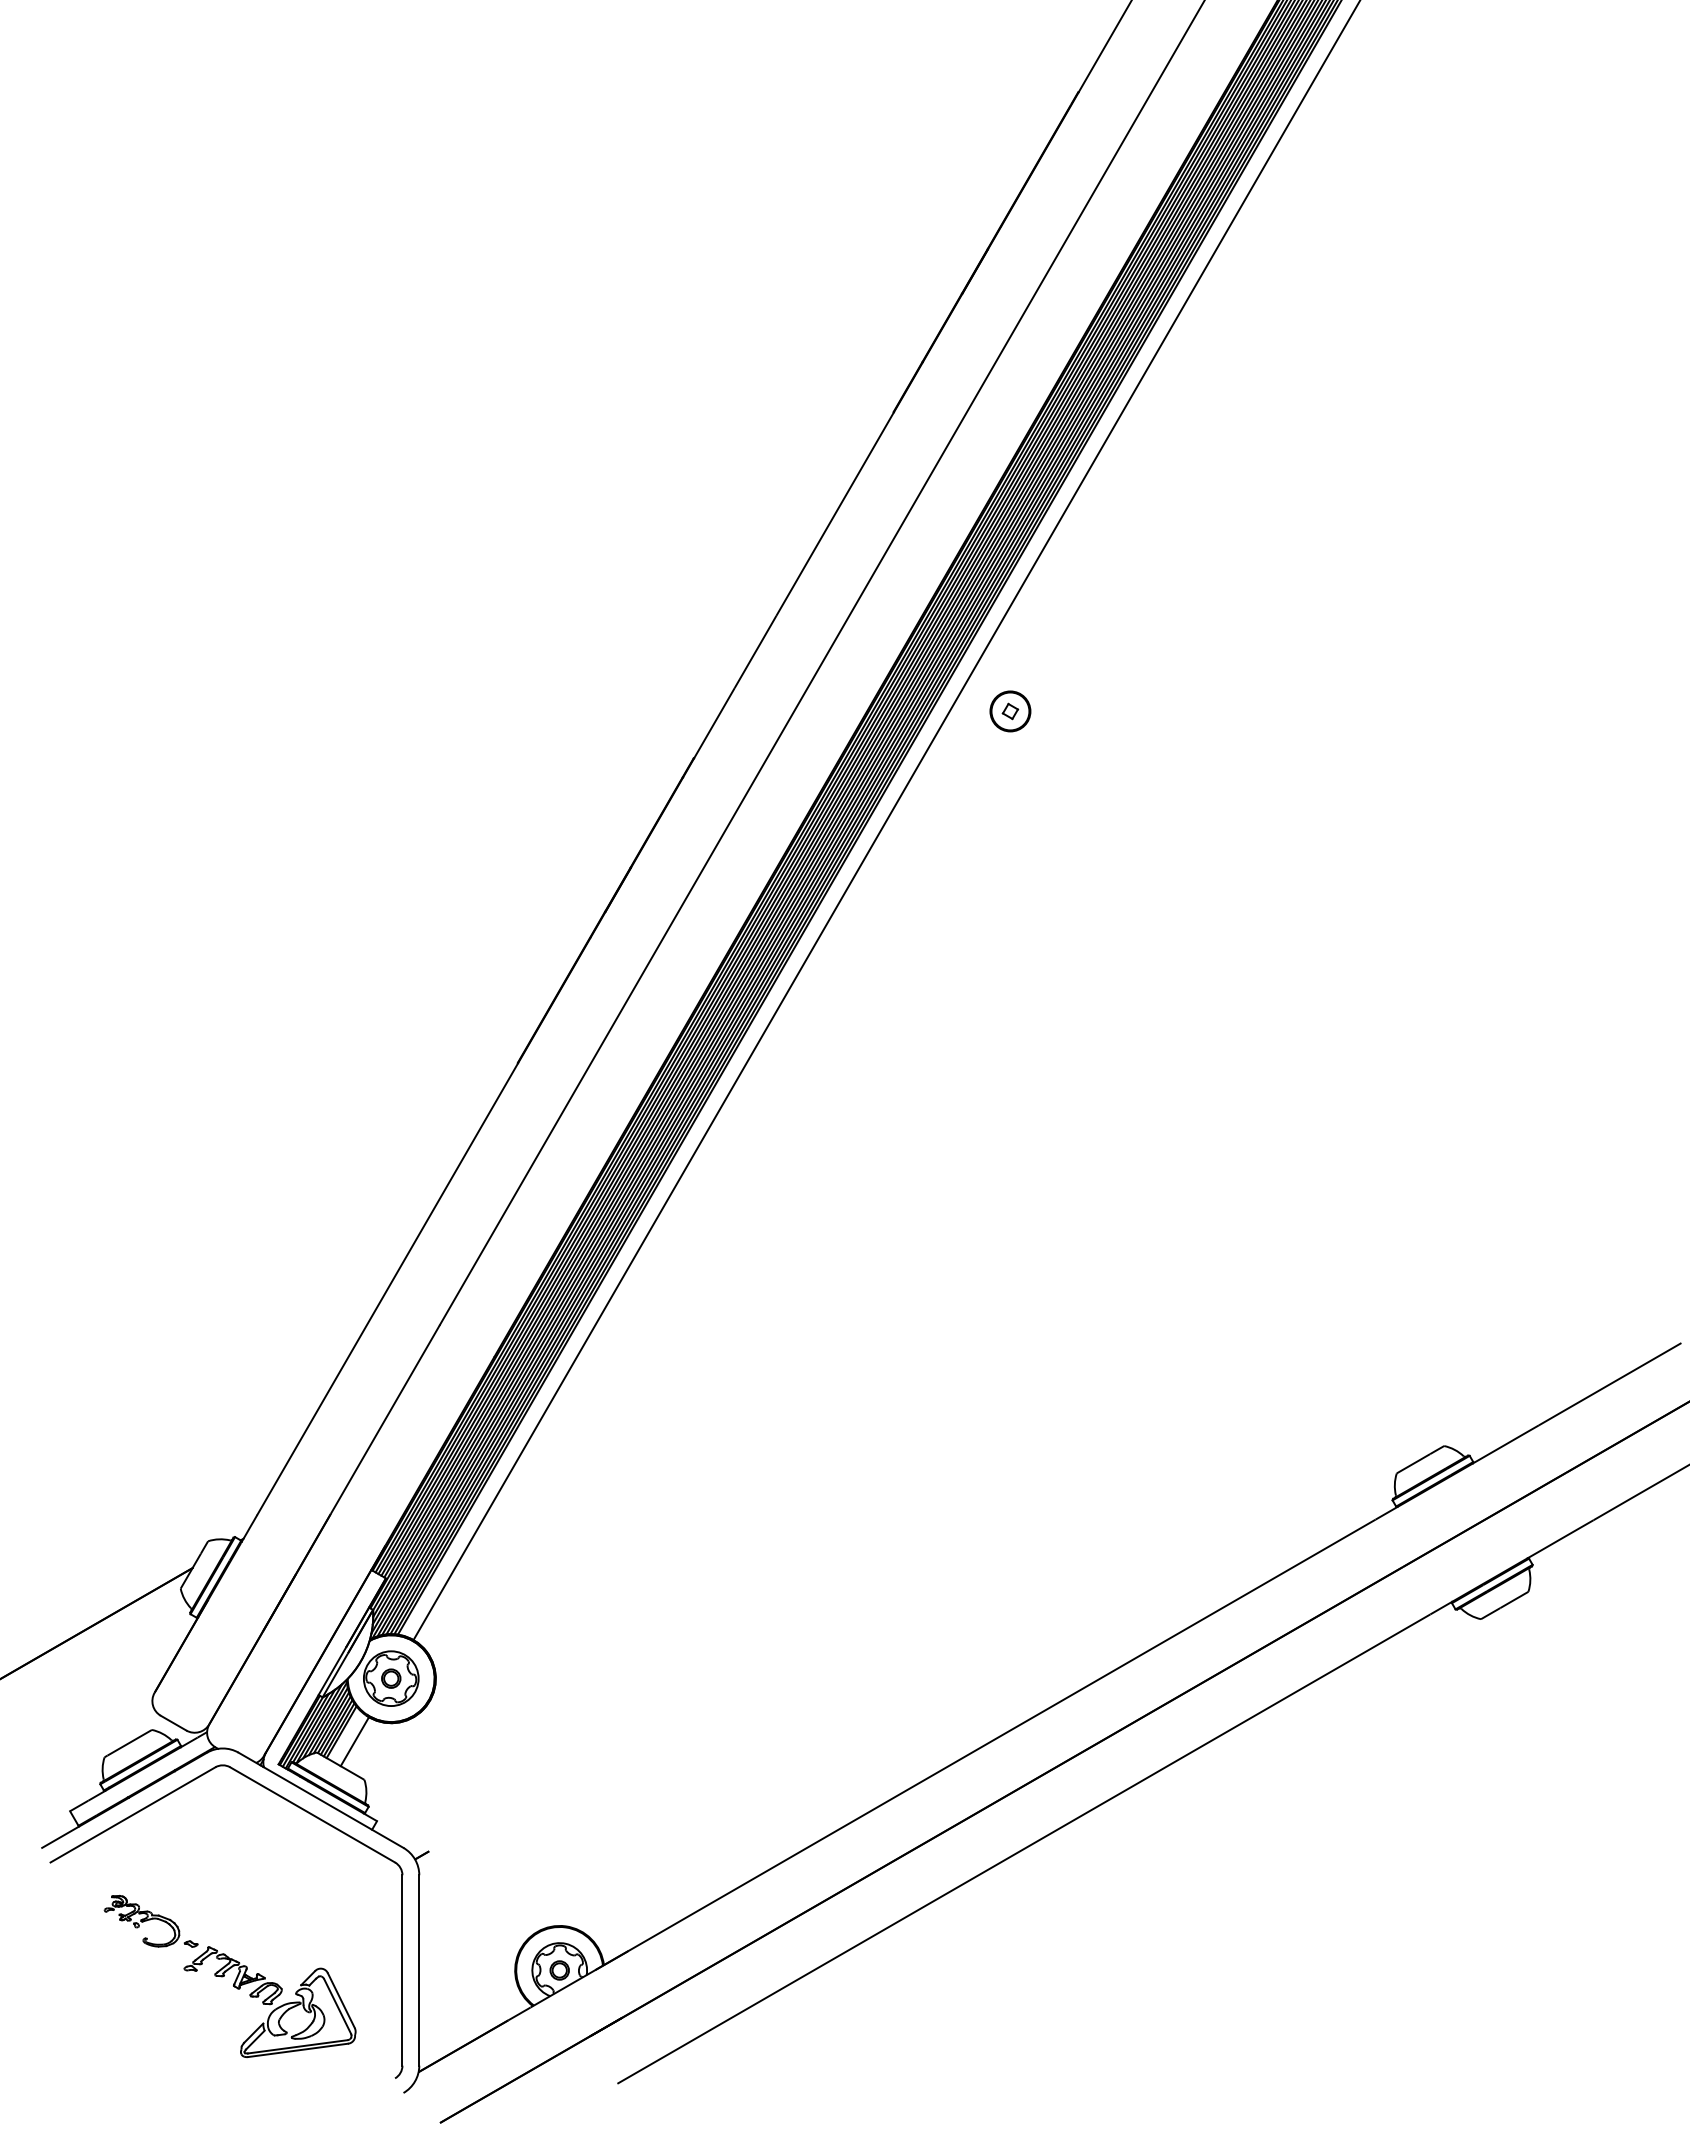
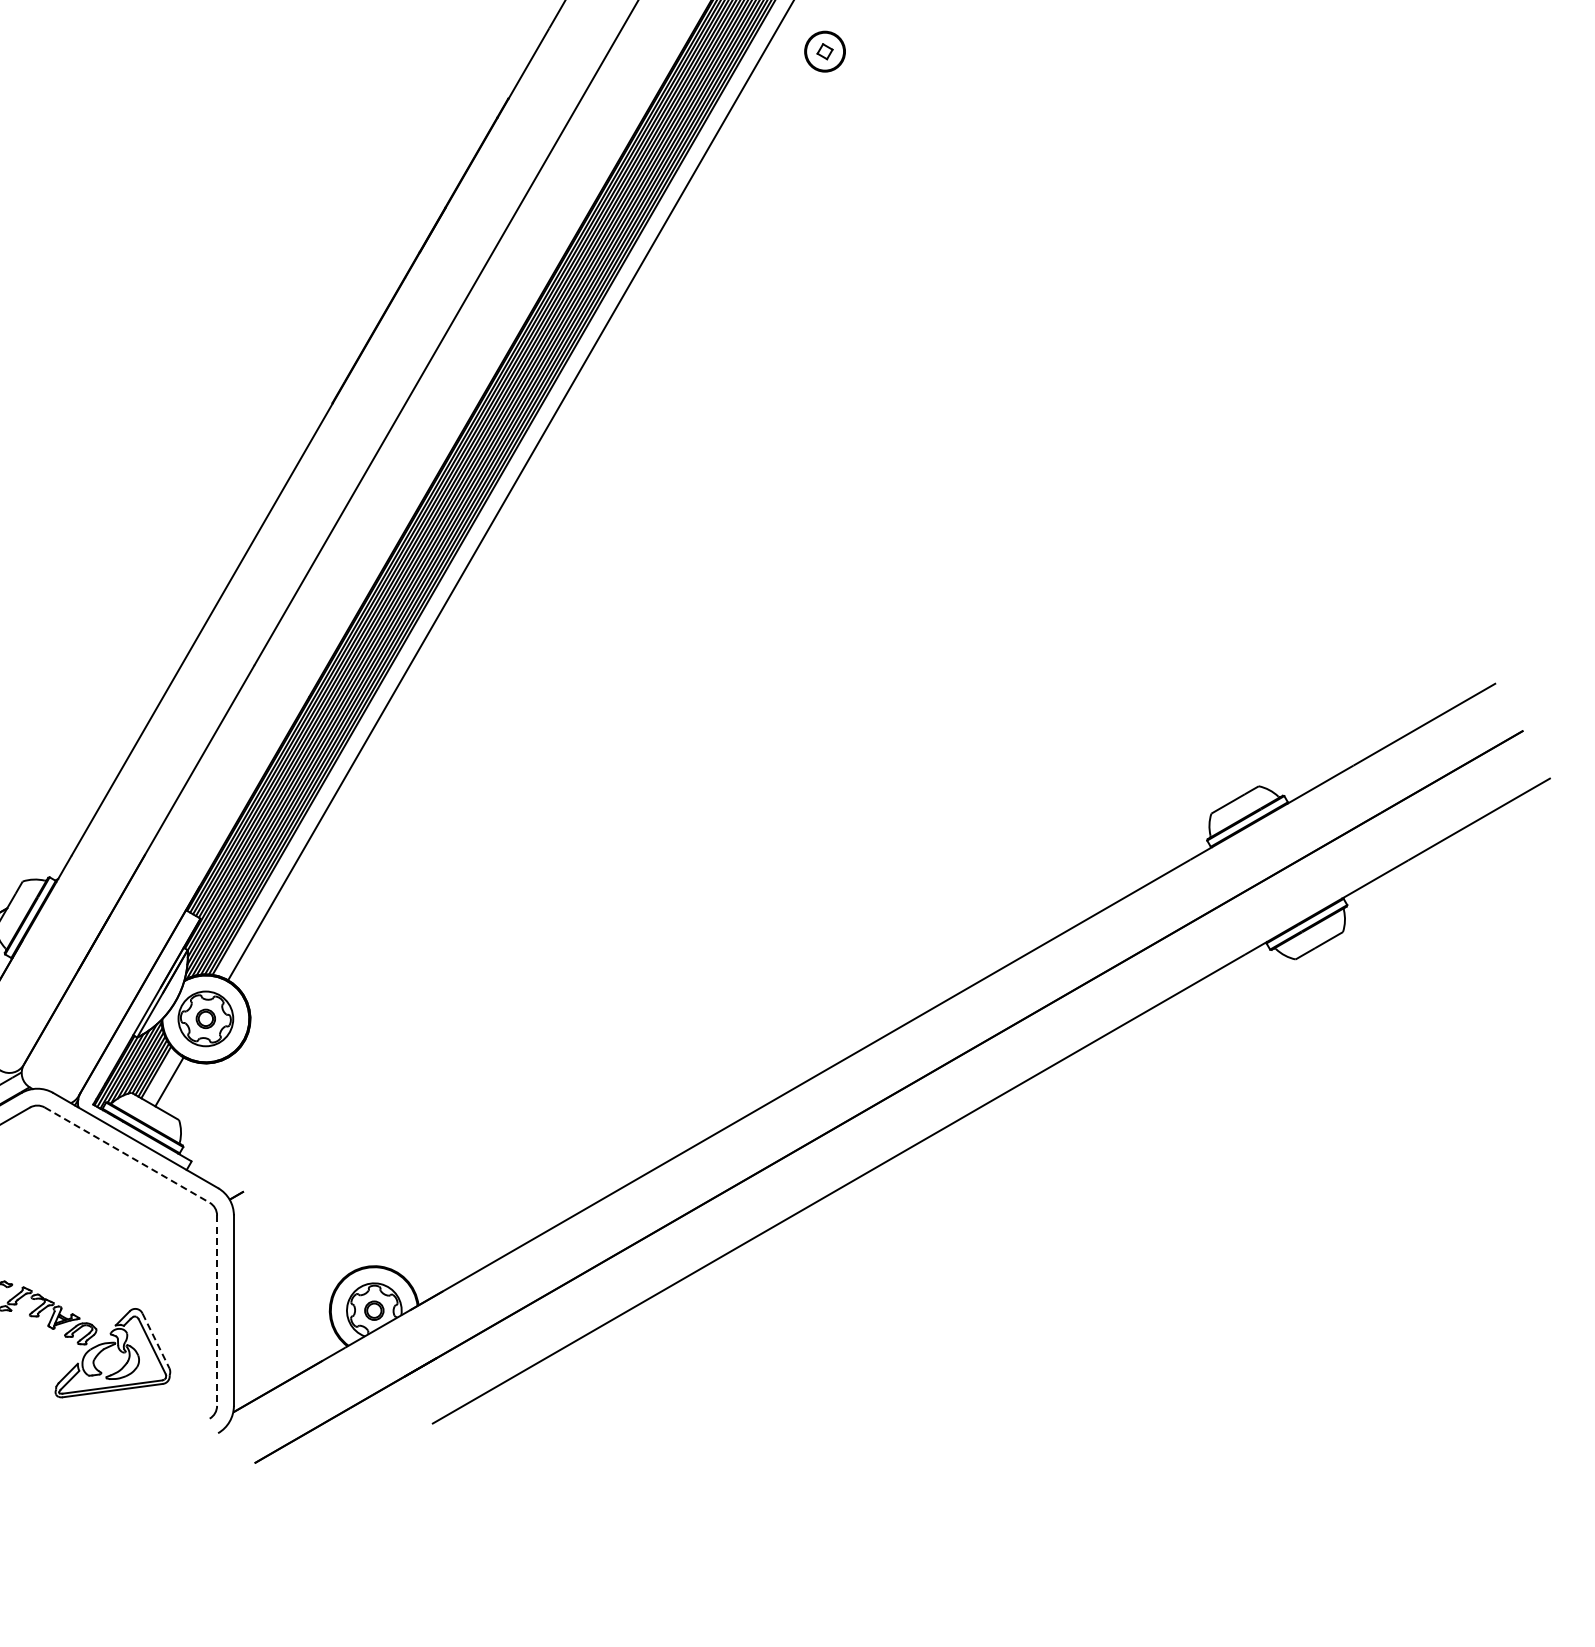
line: (313, 1815) -> (128, 1155), solid -> dashed
line: (402, 1970) -> (217, 1310), solid -> dashed
line: (341, 2001) -> (156, 1341), solid -> dashed

